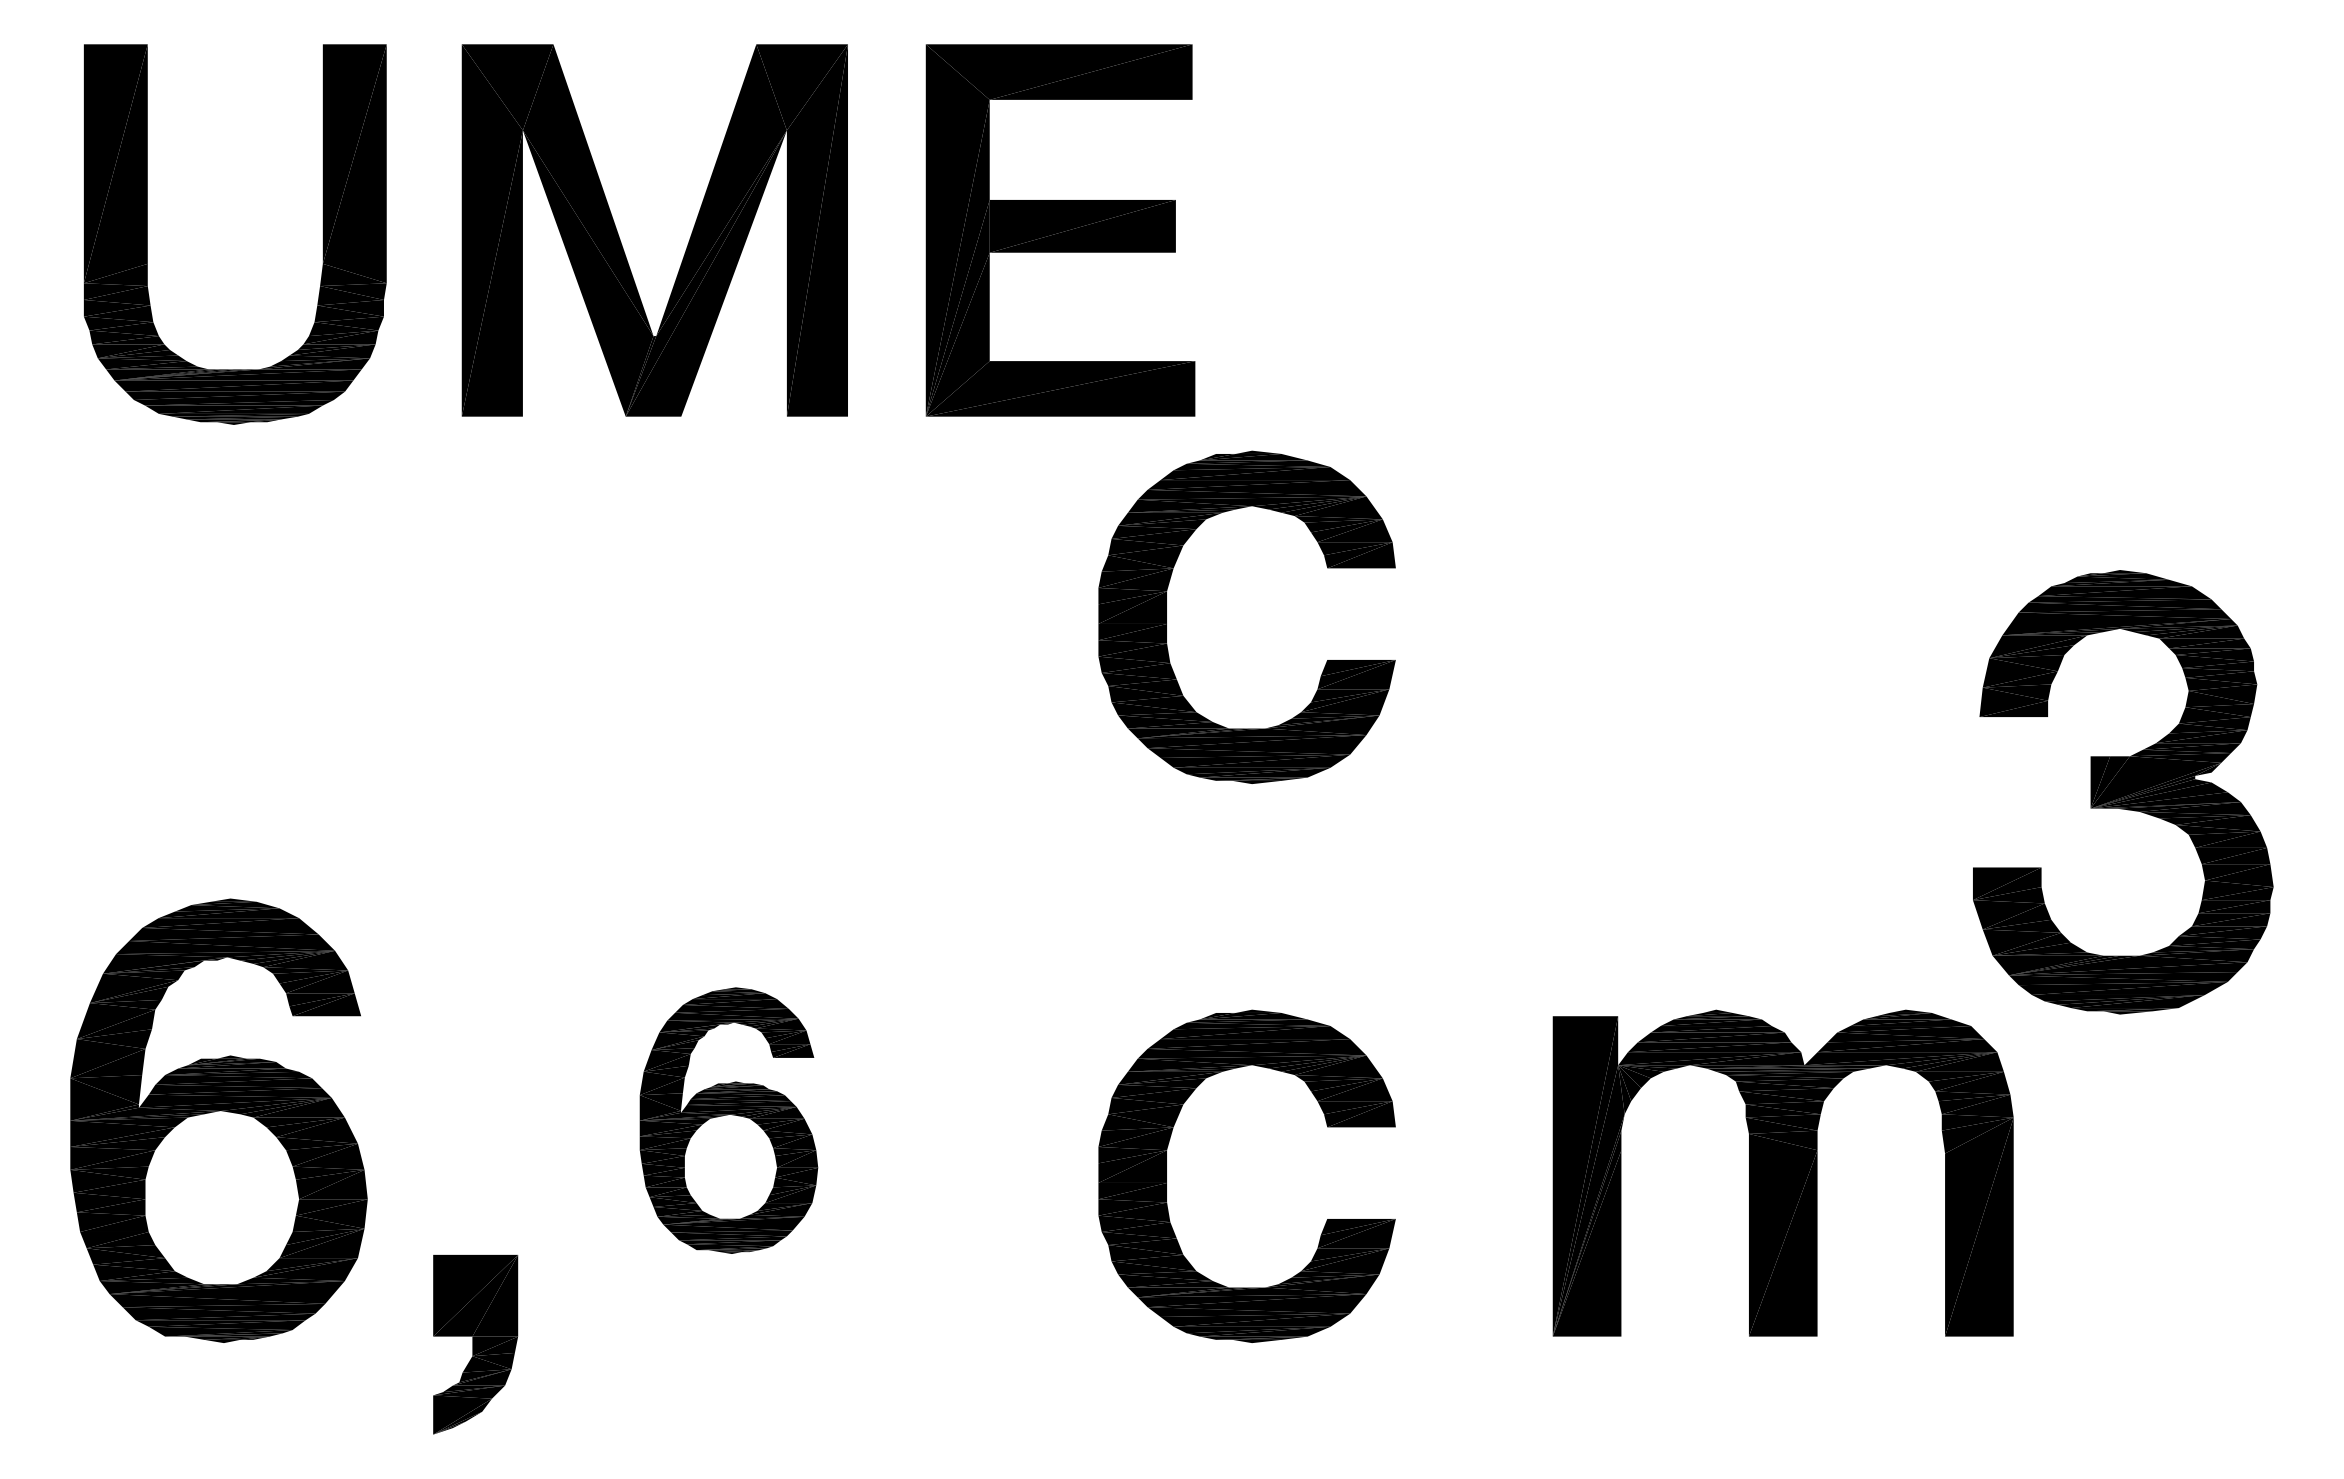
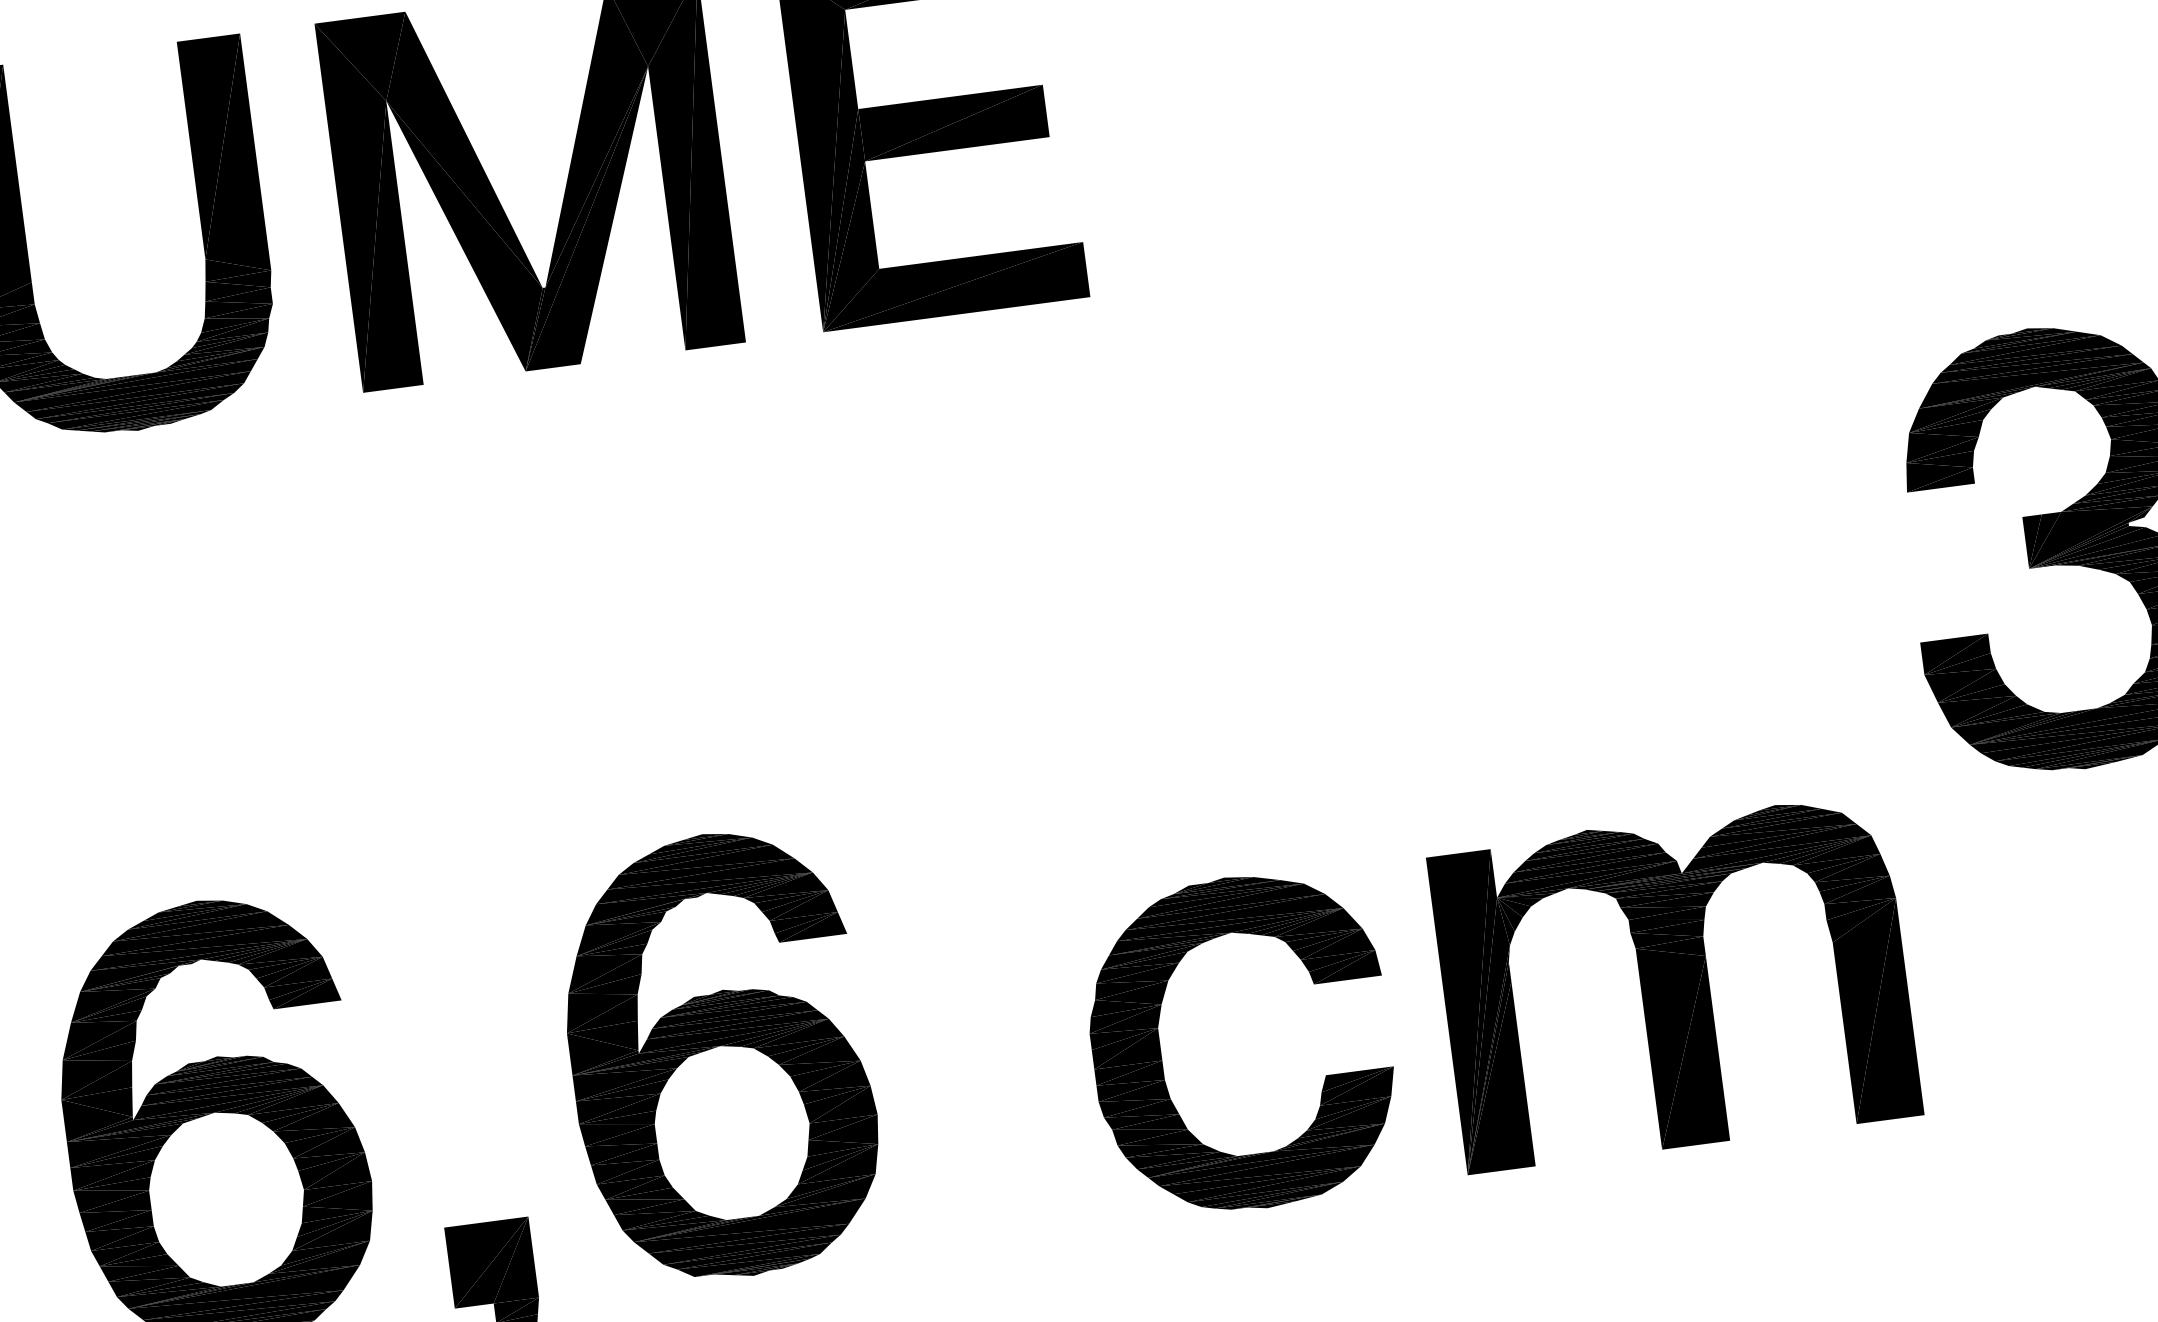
part: (1166, 616) -> (1087, 498), removed
part: (728, 1120) -> (719, 1055), size x1.67
part: (1782, 1172) -> (1674, 982), moved

